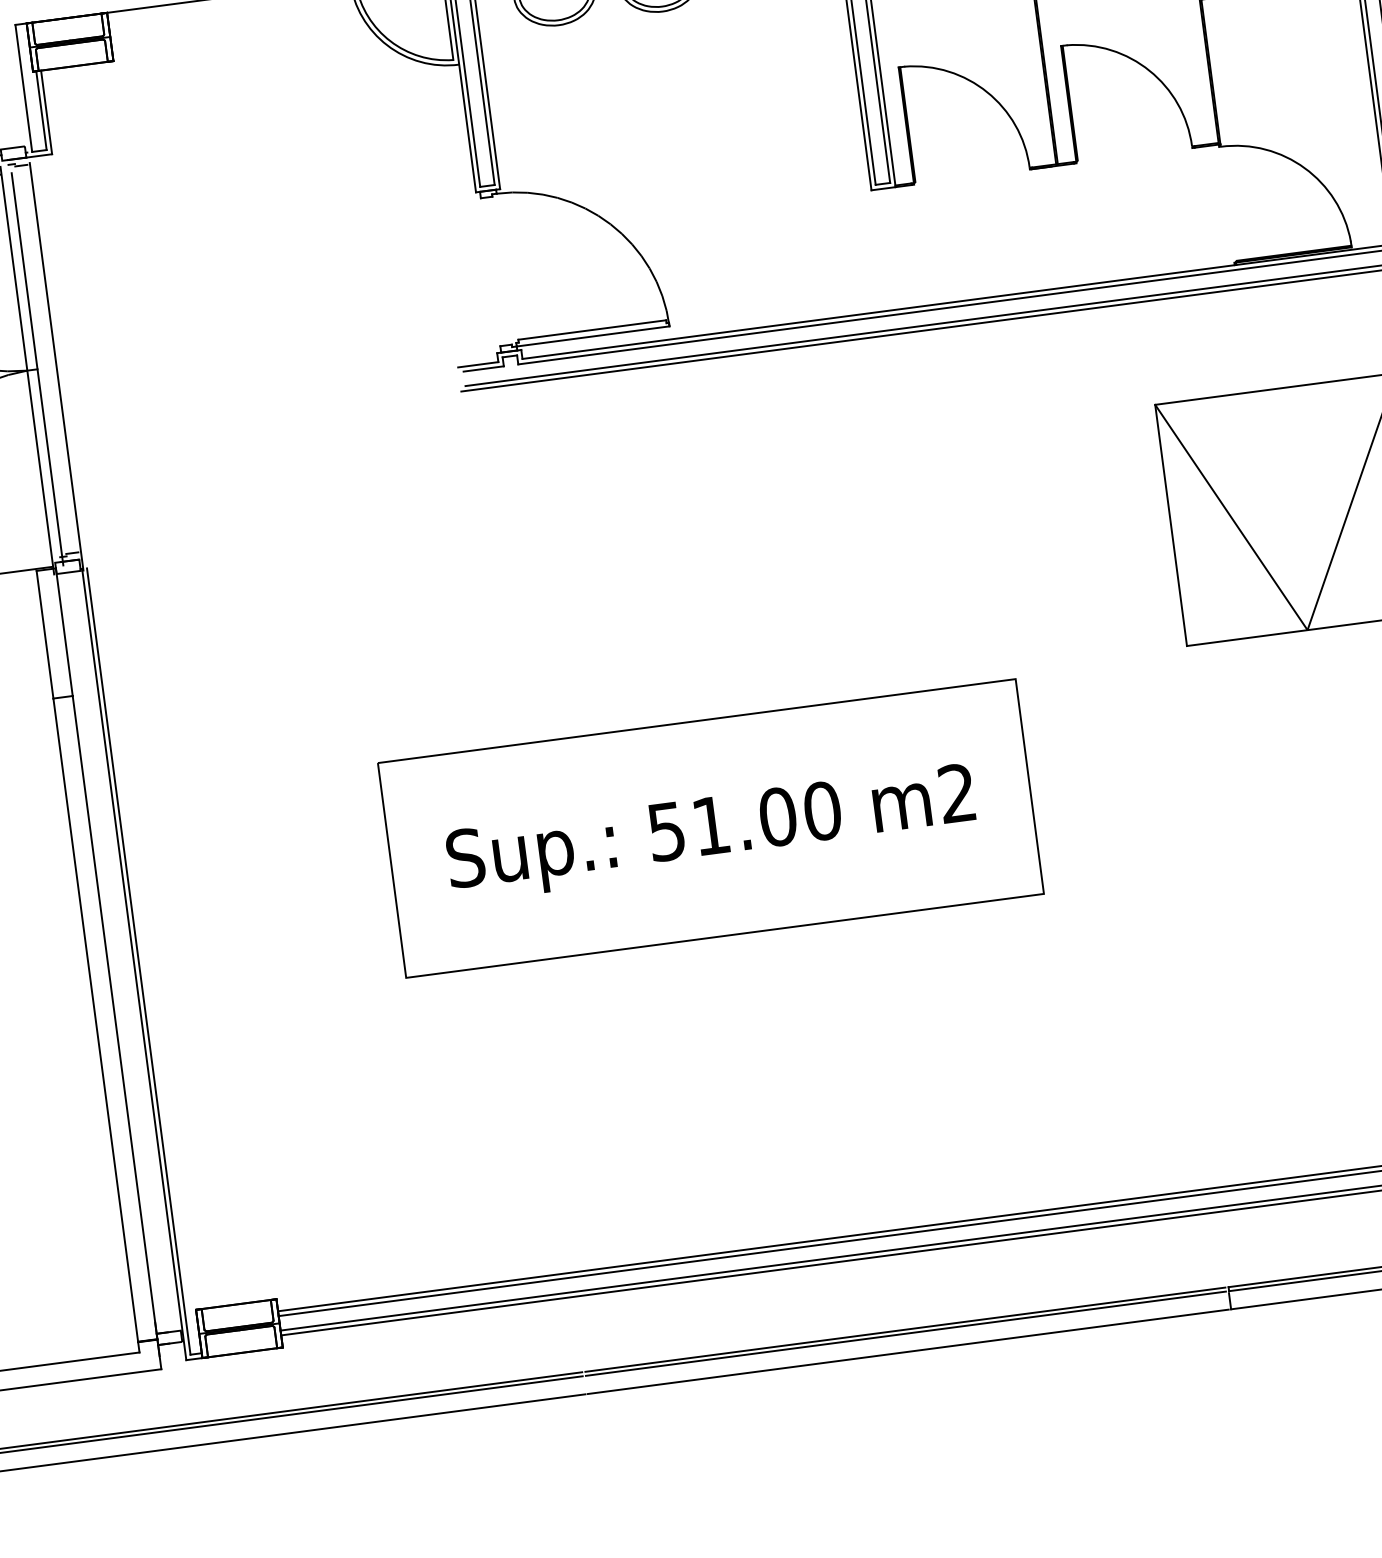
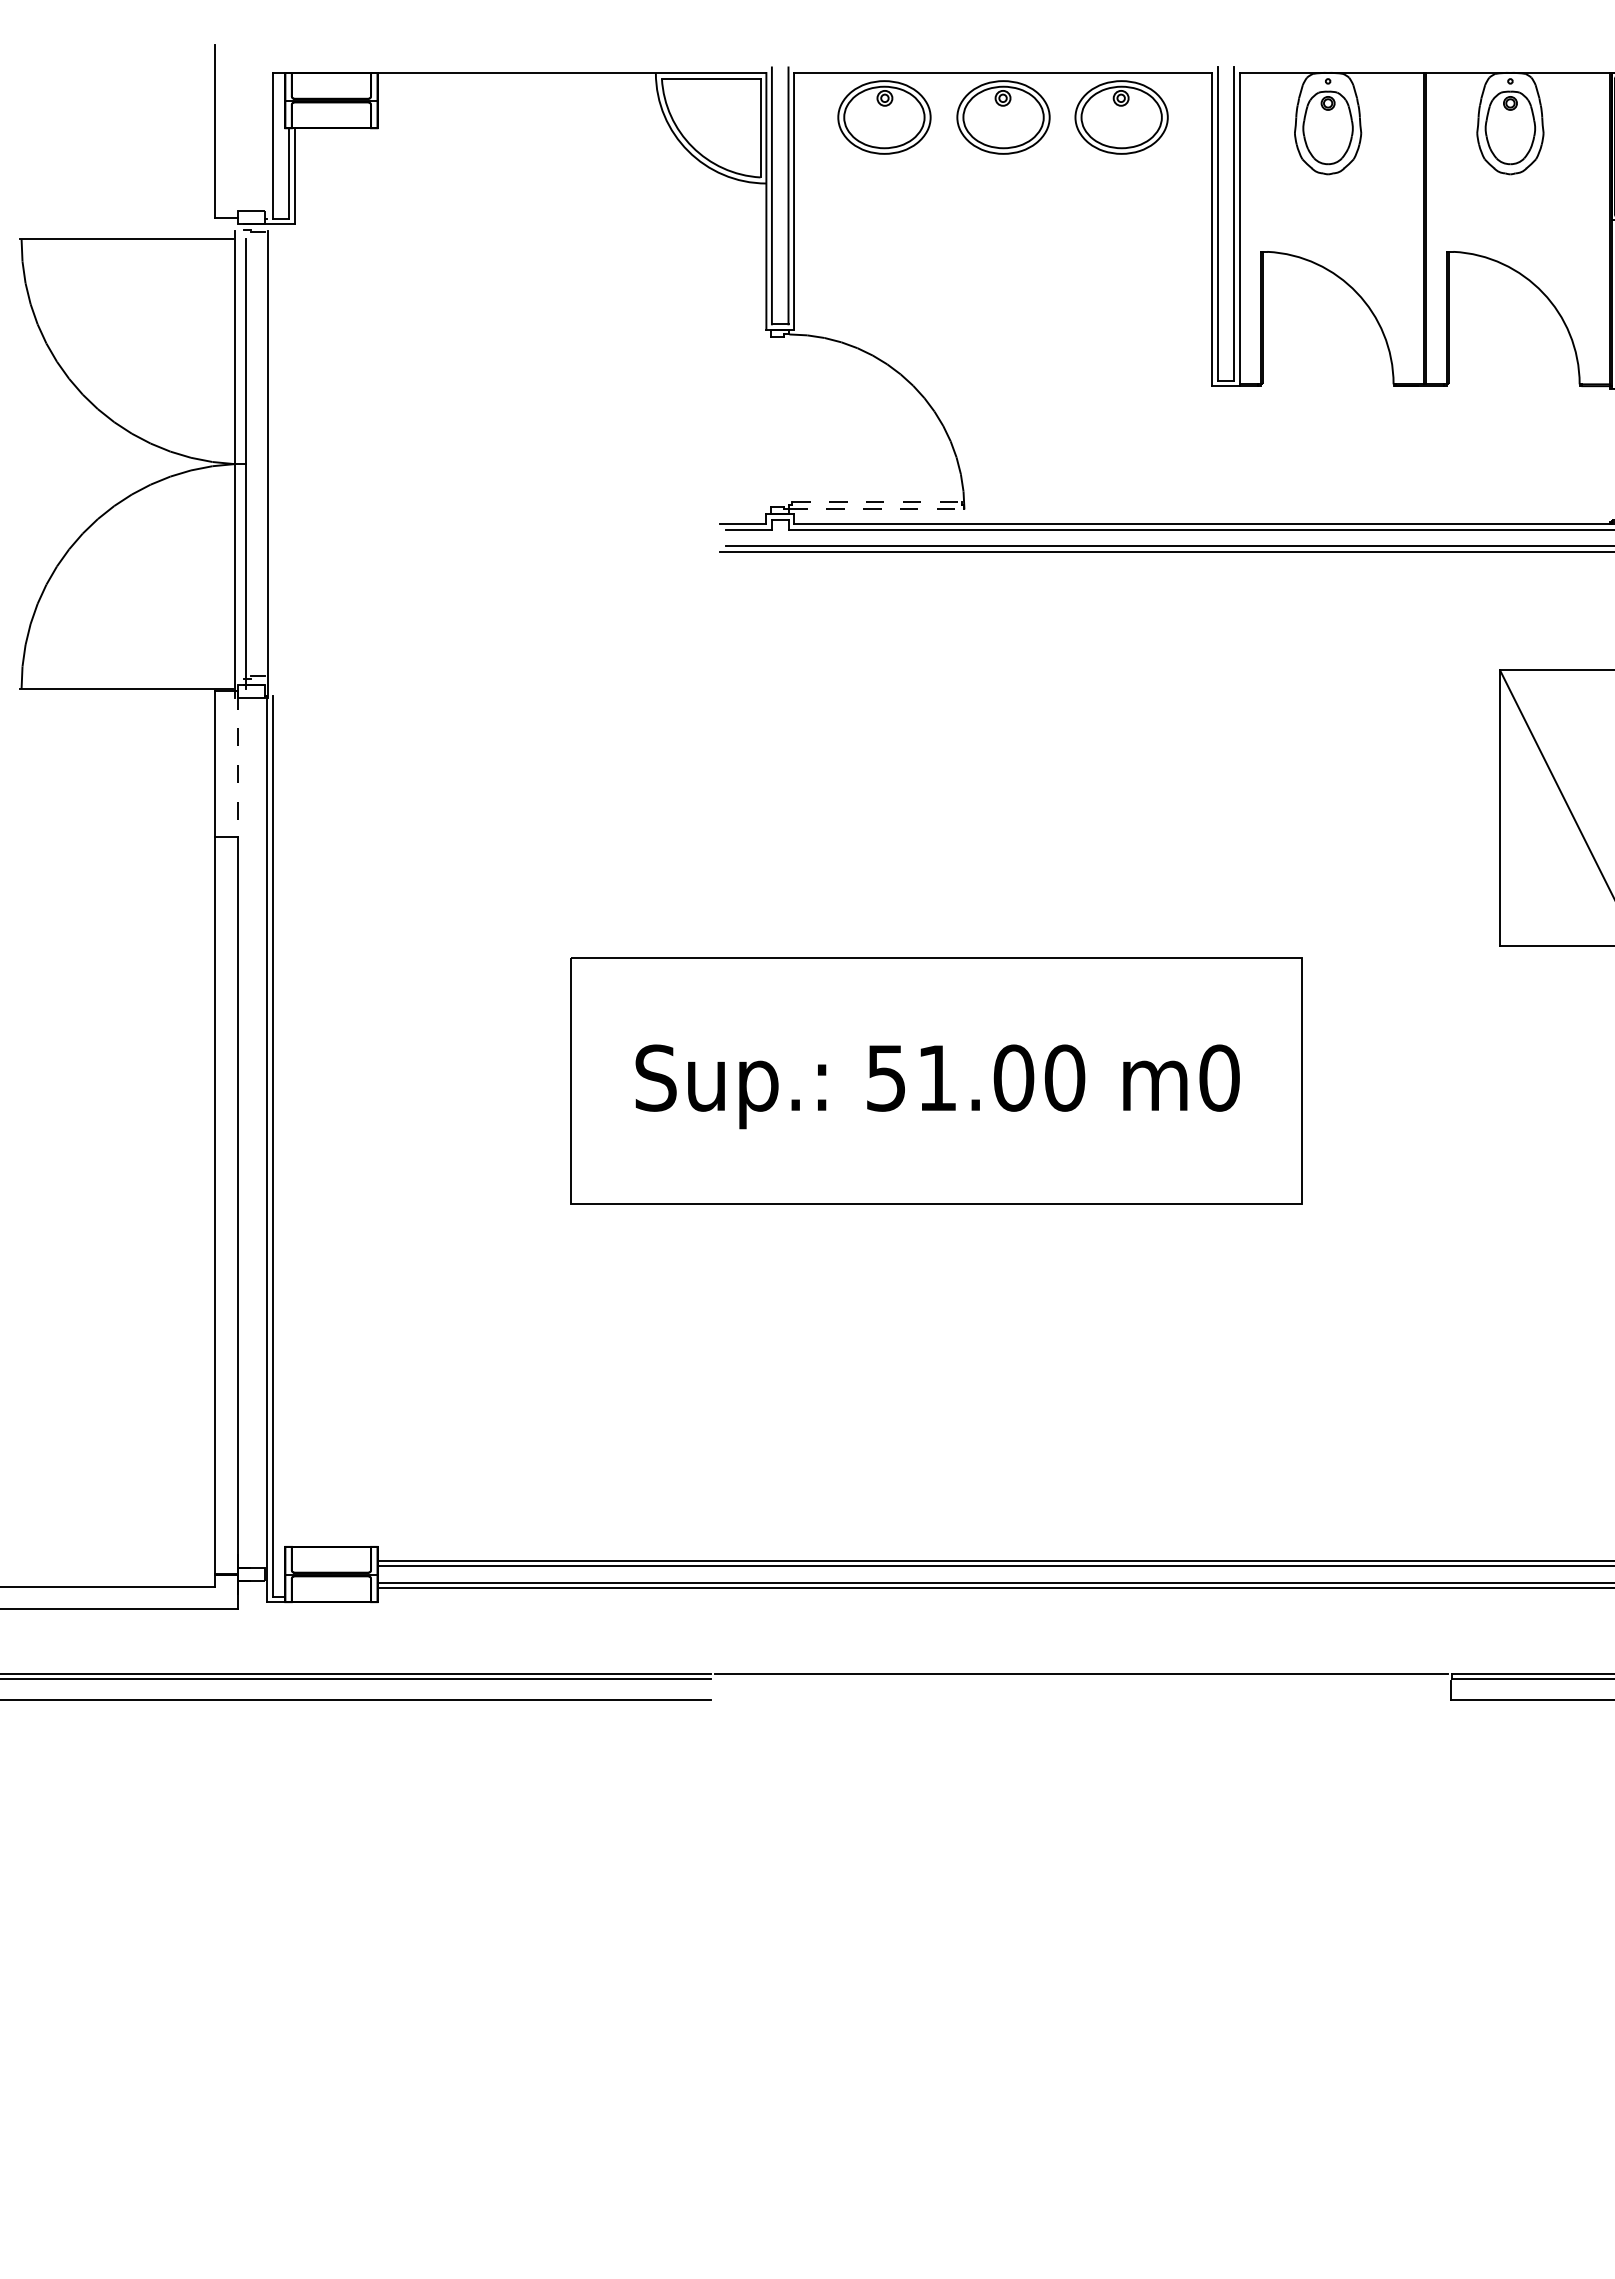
line: (591, 330) -> (876, 502), solid -> dashed
line: (592, 336) -> (876, 509), solid -> dashed
line: (64, 632) -> (237, 764), solid -> dashed
text: (957, 792) -> (1219, 1077), m2 -> m0
line: (905, 1334) -> (1080, 1679), removed
line: (908, 1351) -> (1081, 1699), removed

